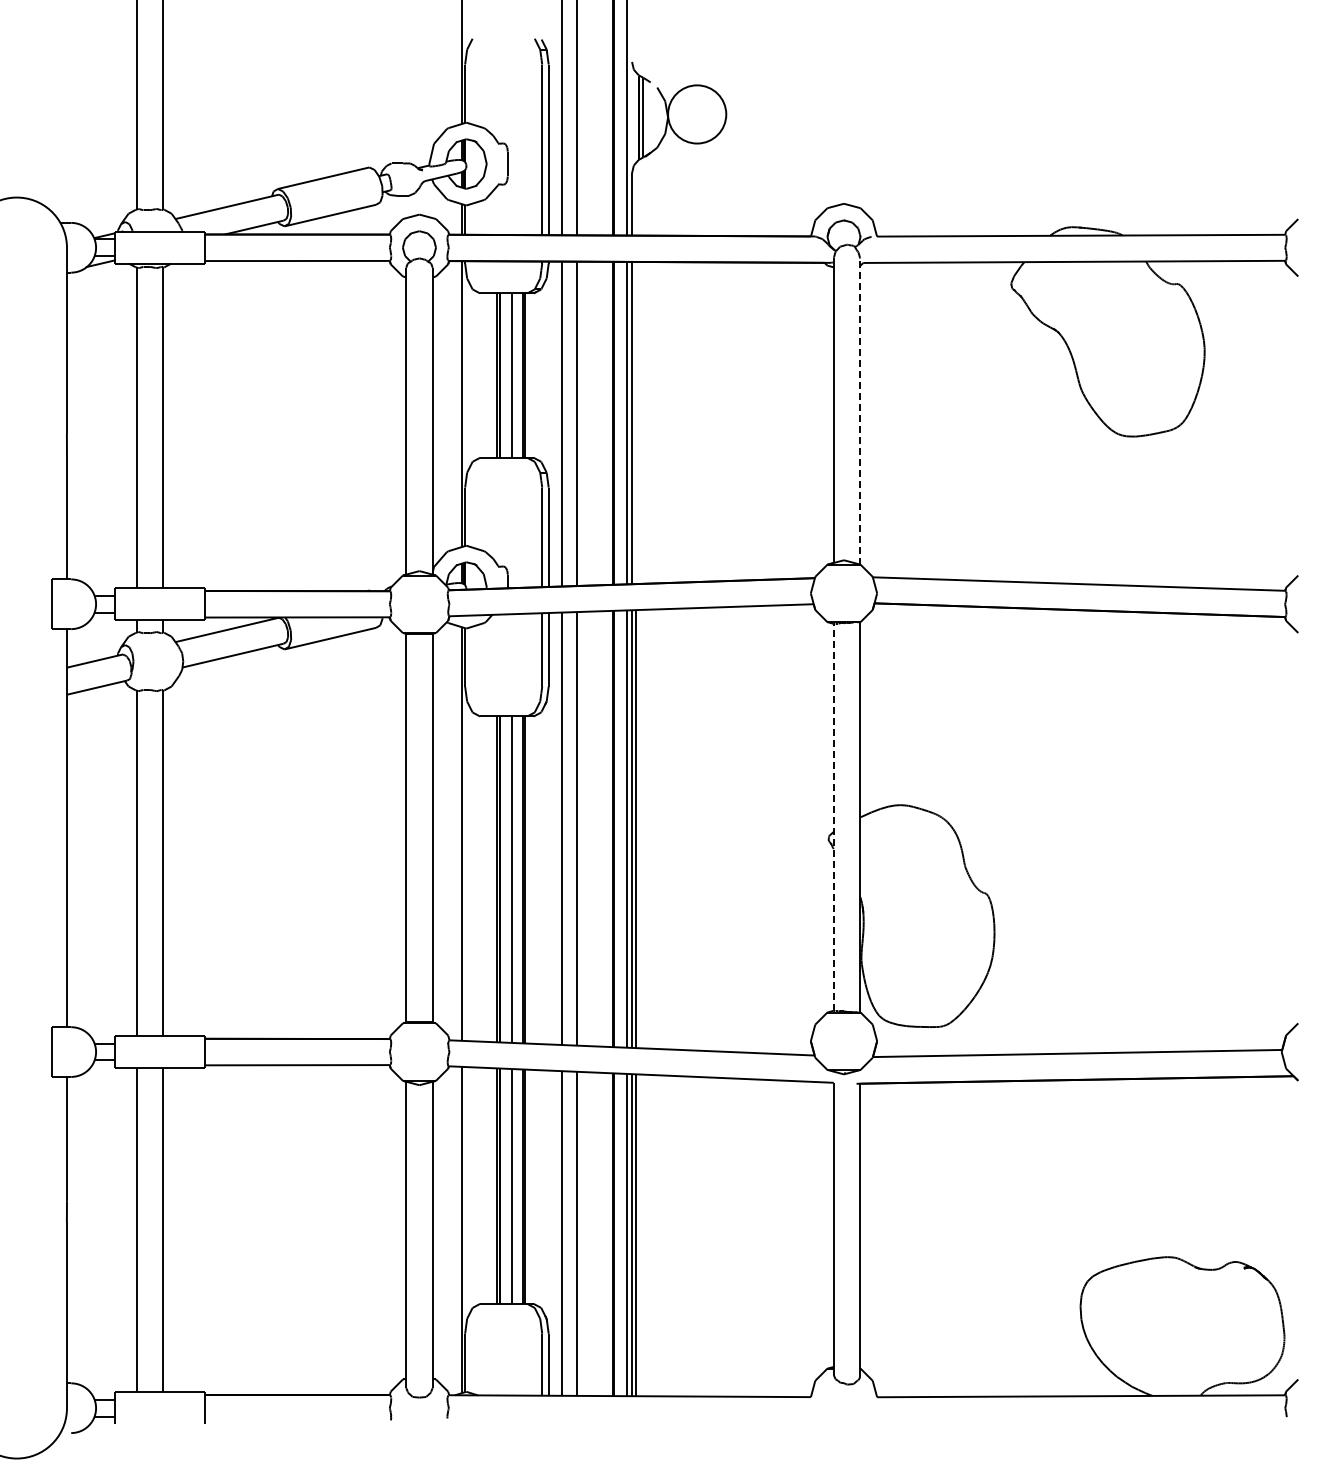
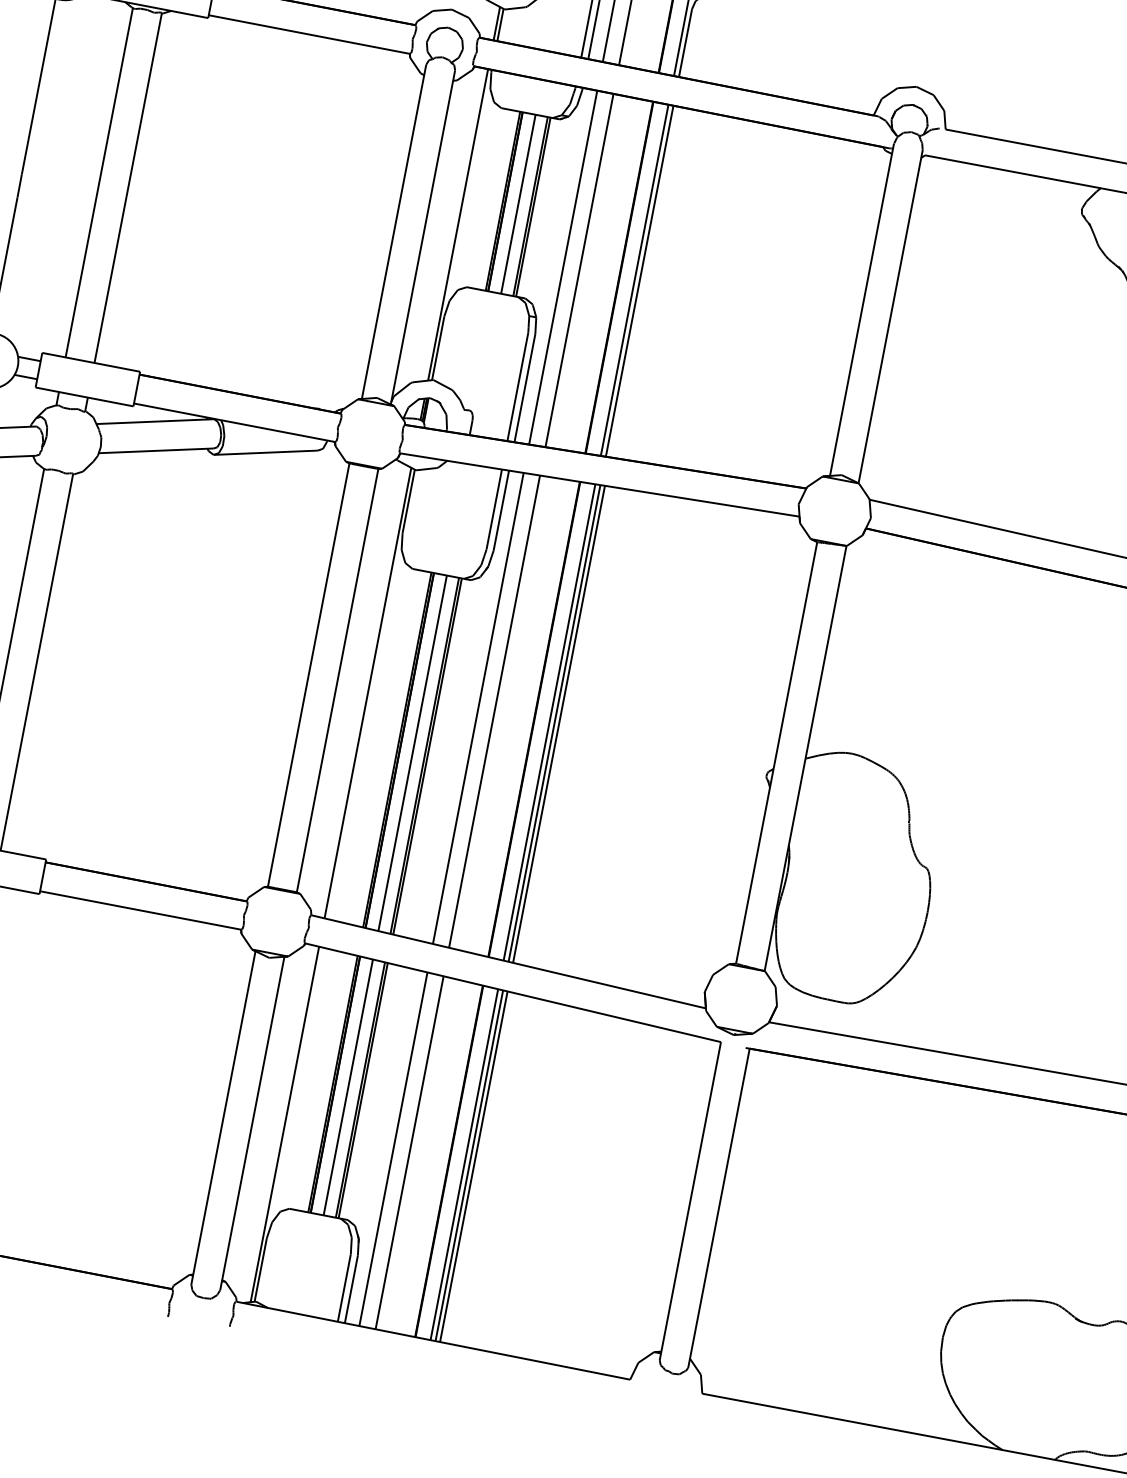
line: (860, 411) -> (890, 316), dashed -> solid
line: (833, 816) -> (776, 752), dashed -> solid

